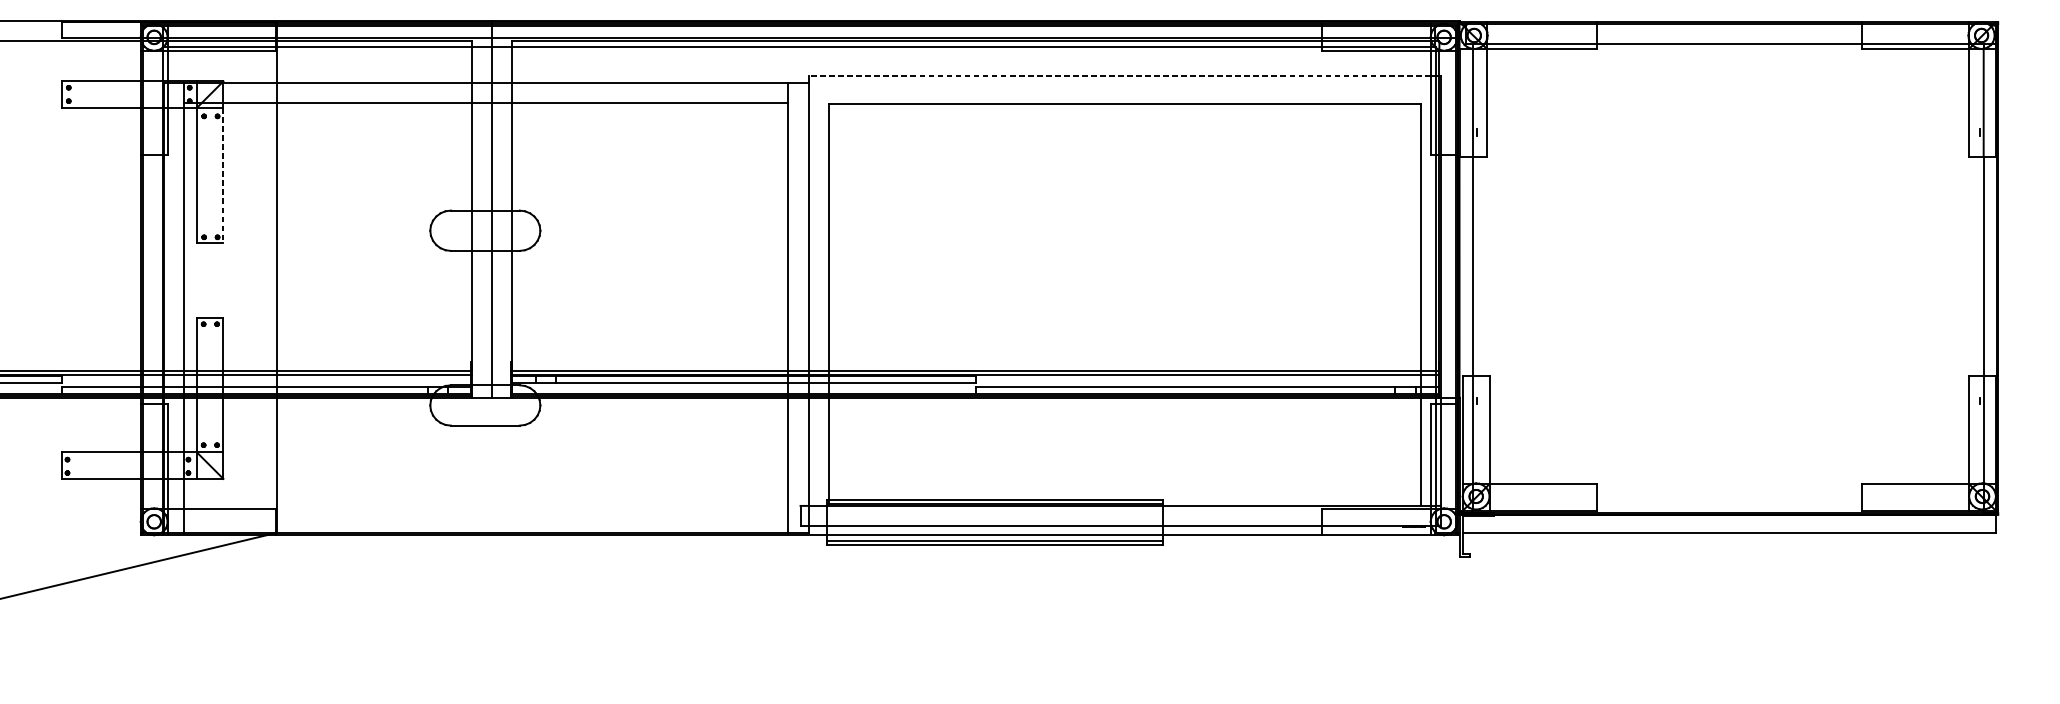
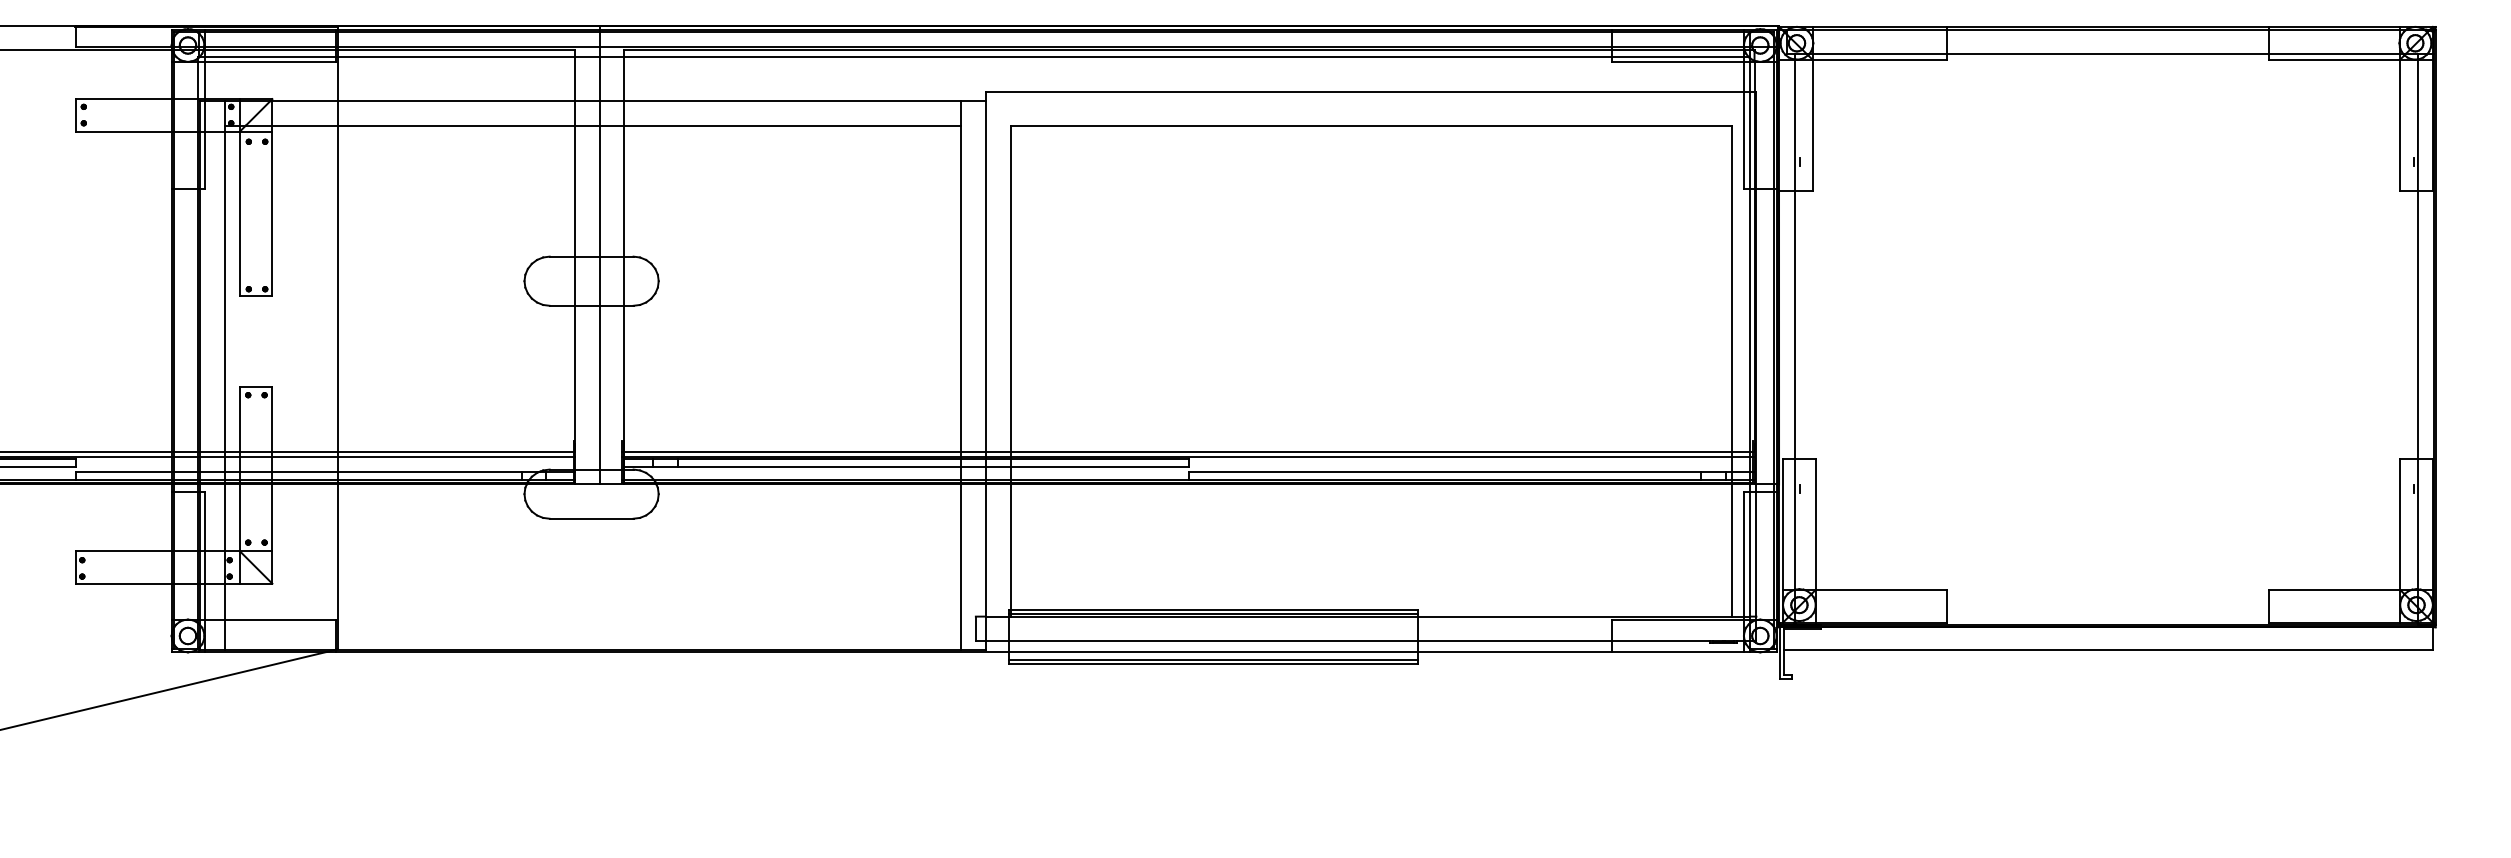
line: (1119, 75) -> (1364, 92), dashed -> solid
line: (223, 175) -> (272, 213), dashed -> solid

